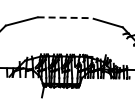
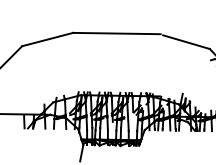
line: (65, 17) -> (117, 33), dashed -> solid

